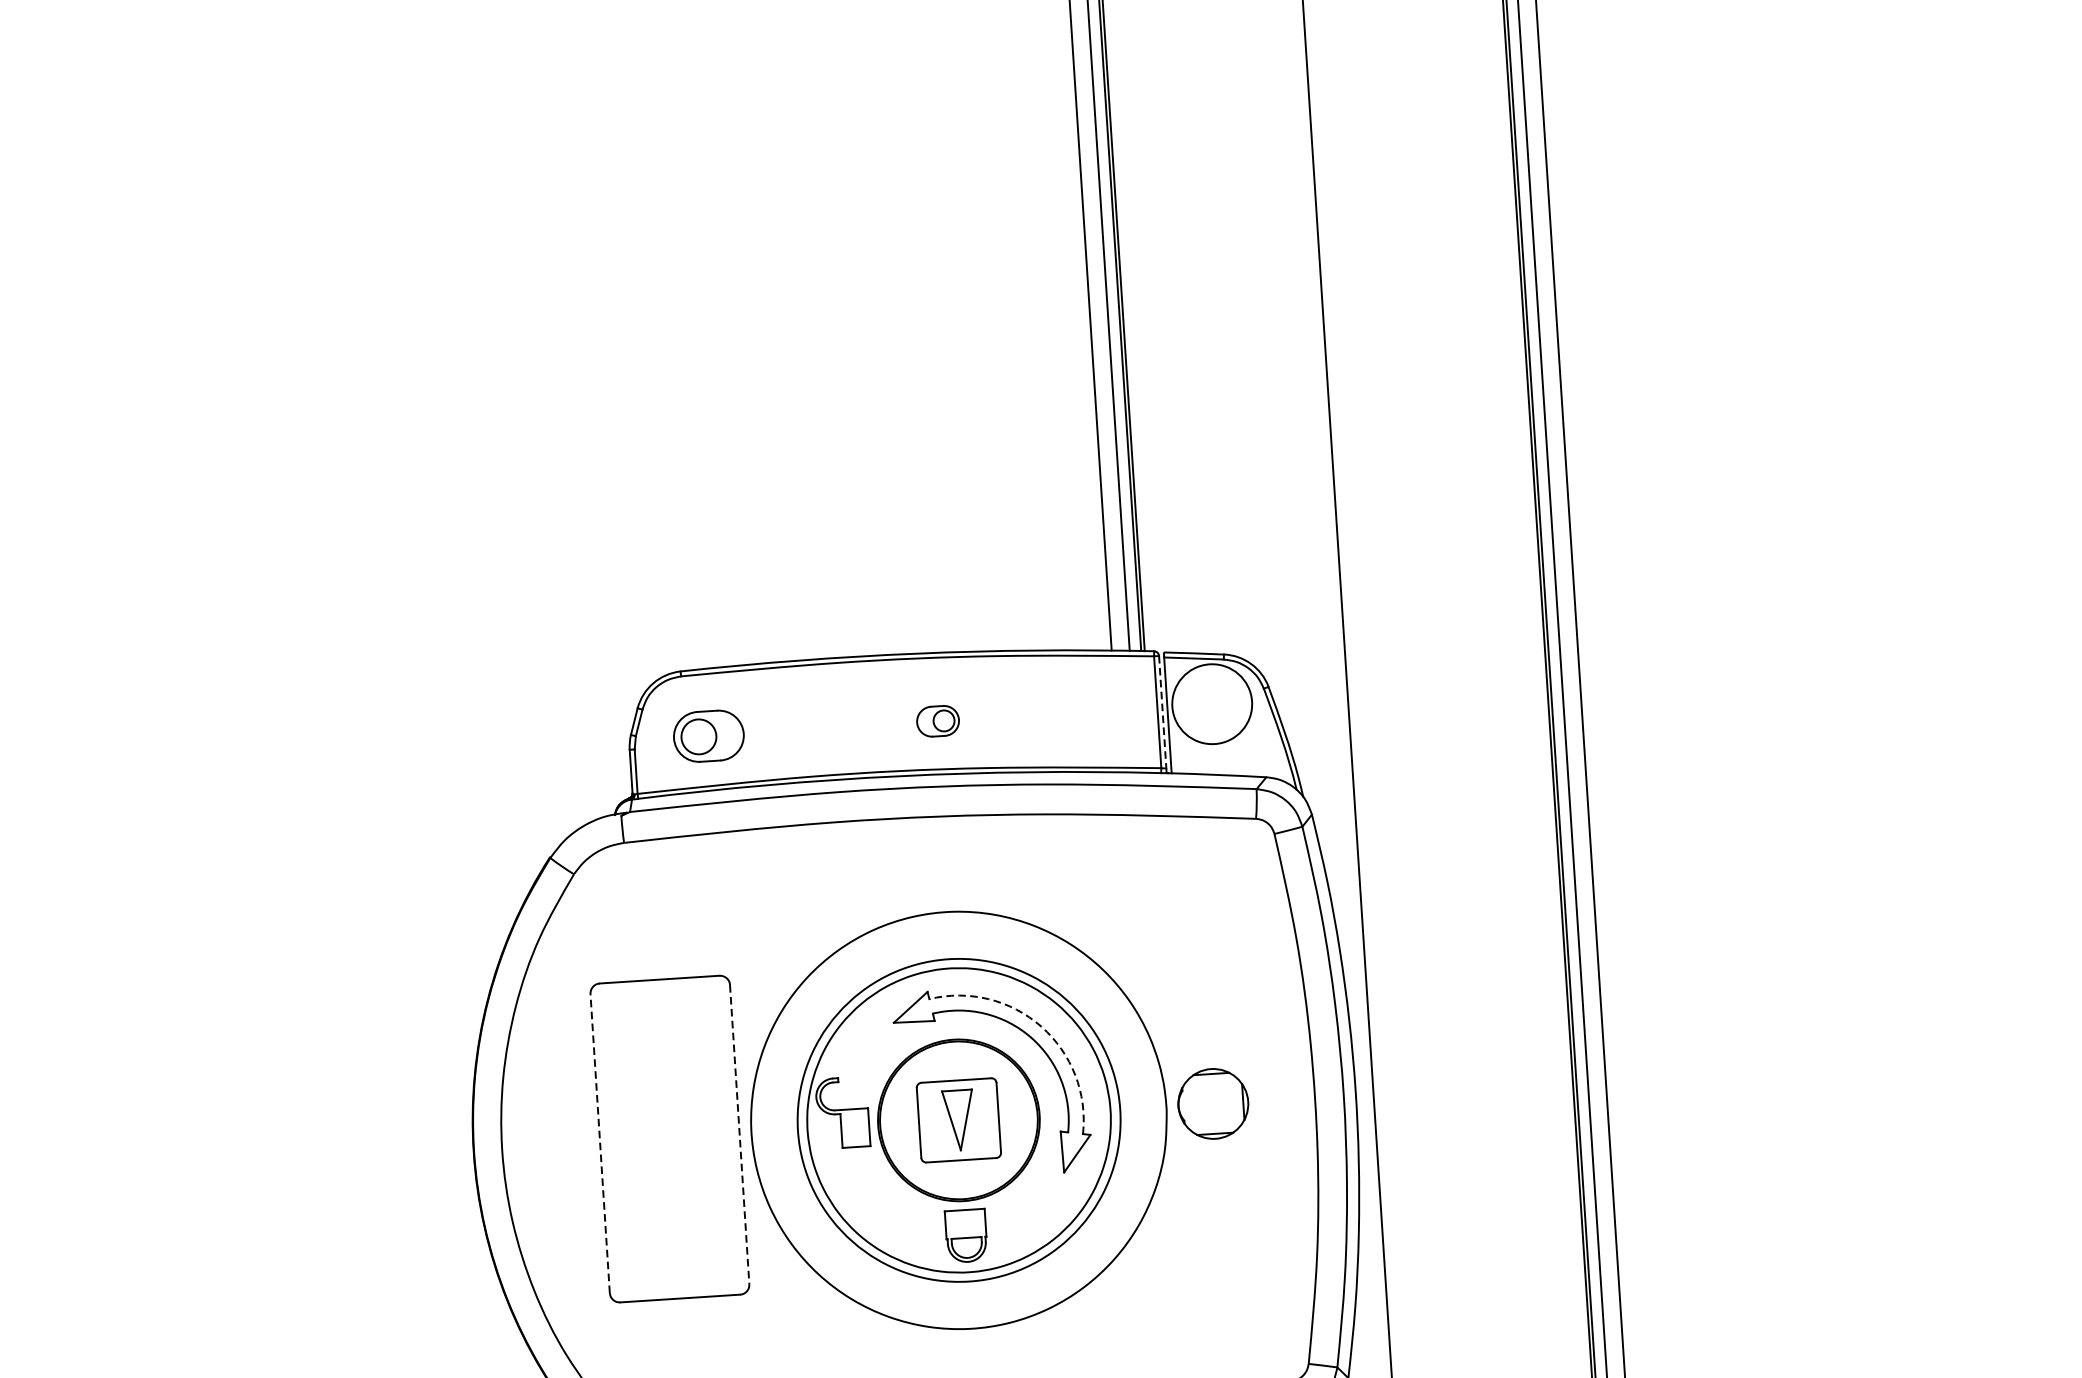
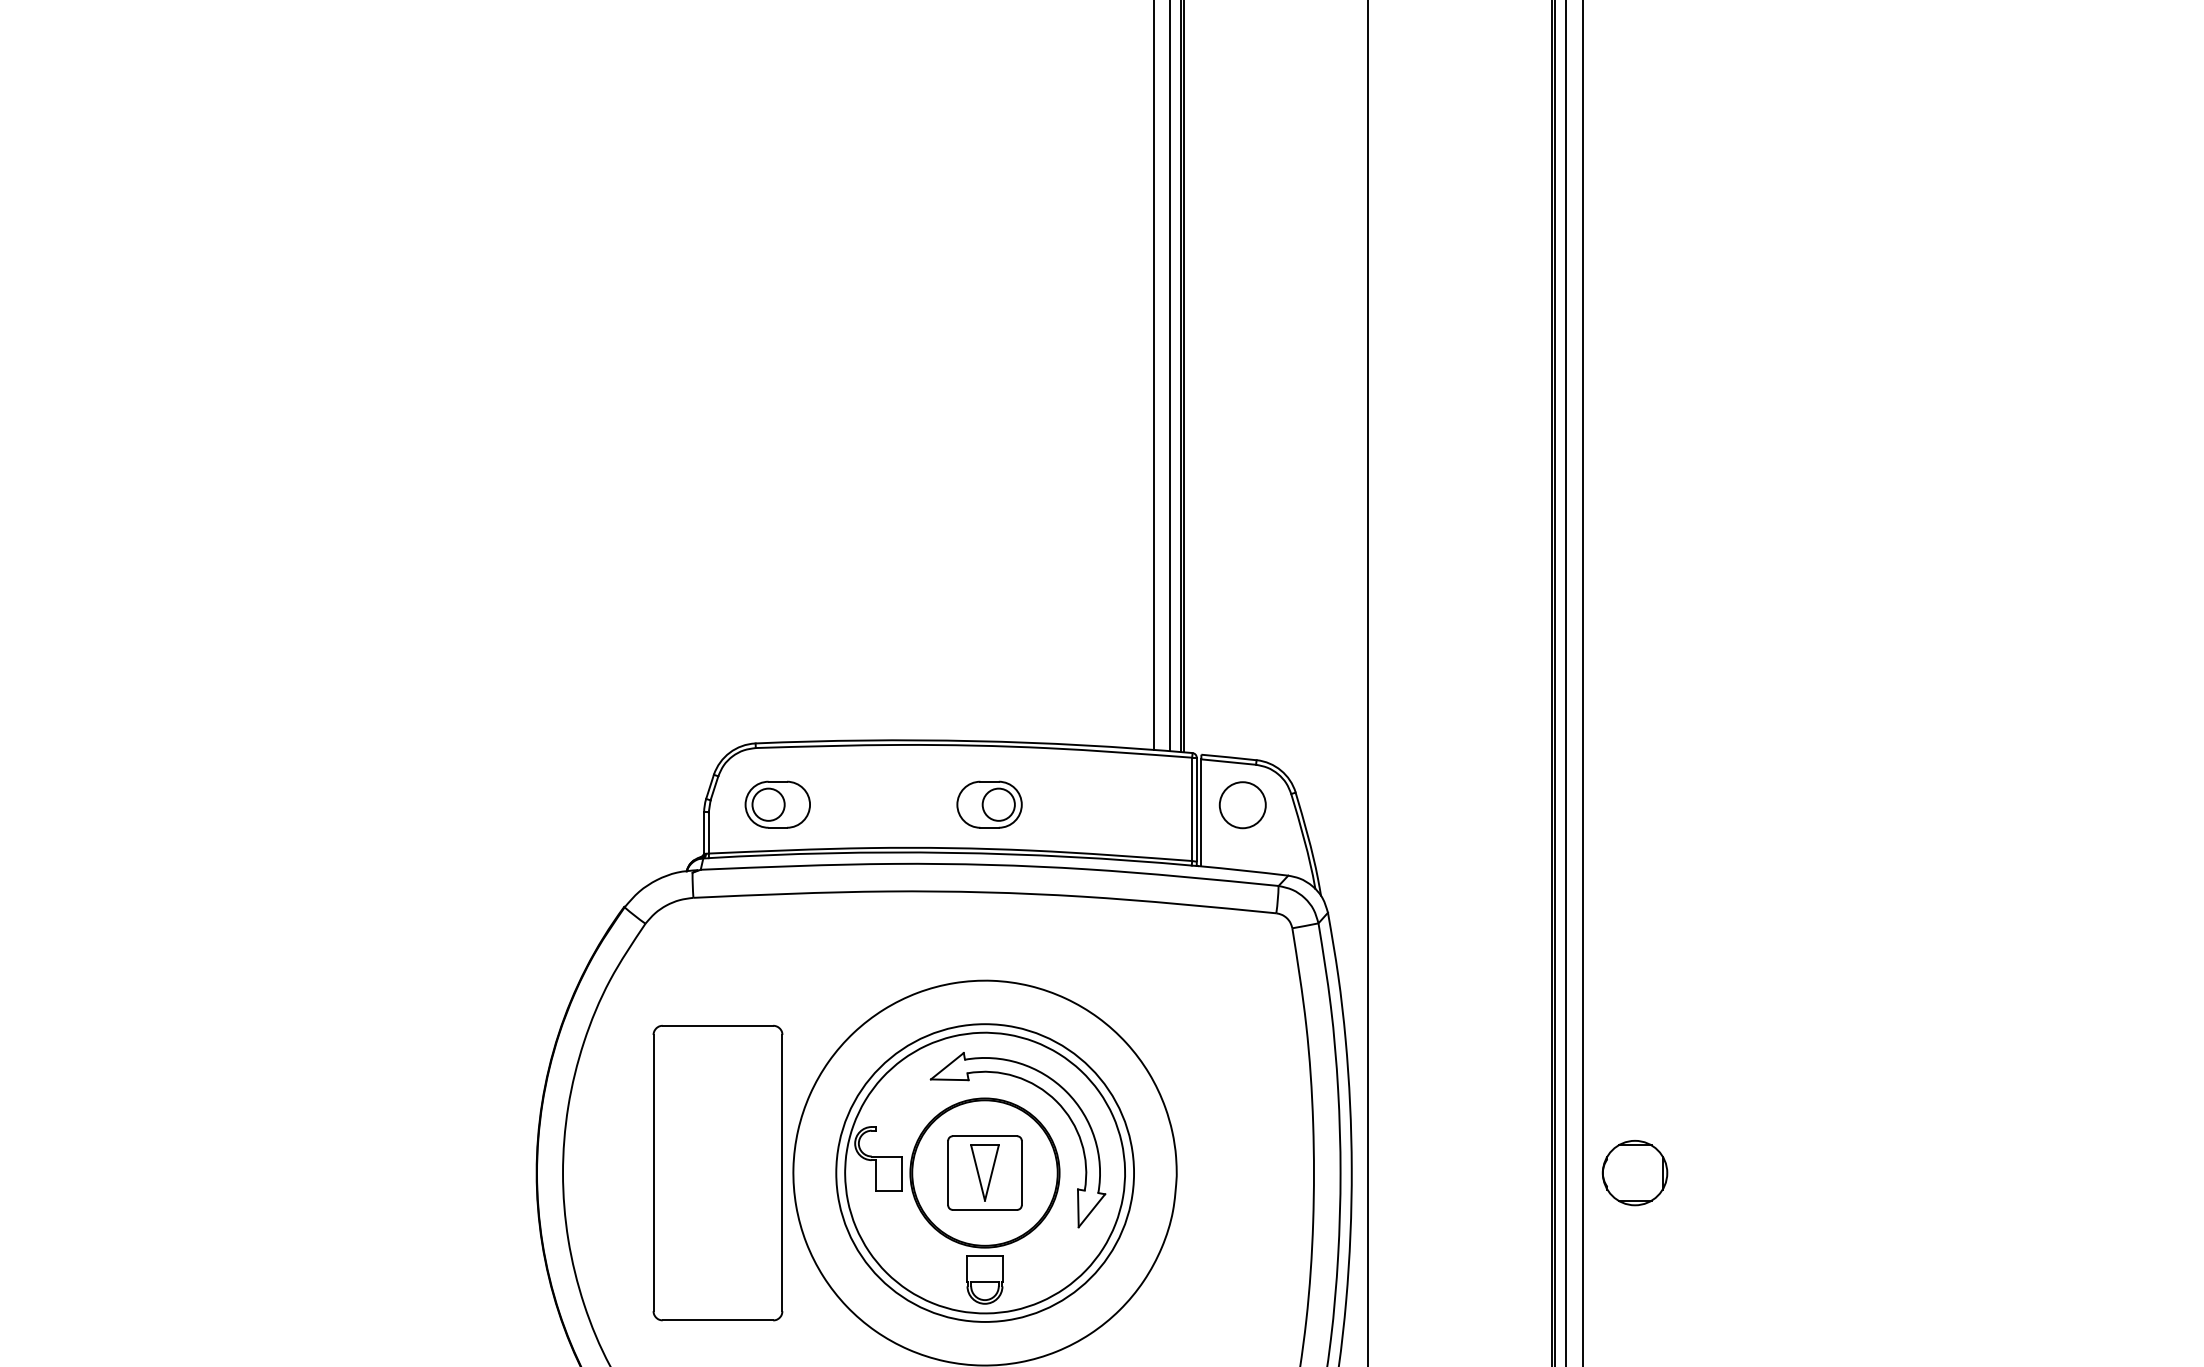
circle: (1211, 704) -> (1242, 805), size x0.62
line: (1162, 712) -> (1196, 809), dashed -> solid
part: (938, 721) -> (989, 804), size x1.67
arc: (1041, 1026) -> (1066, 1091), dashed -> solid
part: (1212, 1104) -> (1634, 1173), moved
line: (739, 1135) -> (782, 1173), dashed -> solid
line: (600, 1142) -> (653, 1172), dashed -> solid

